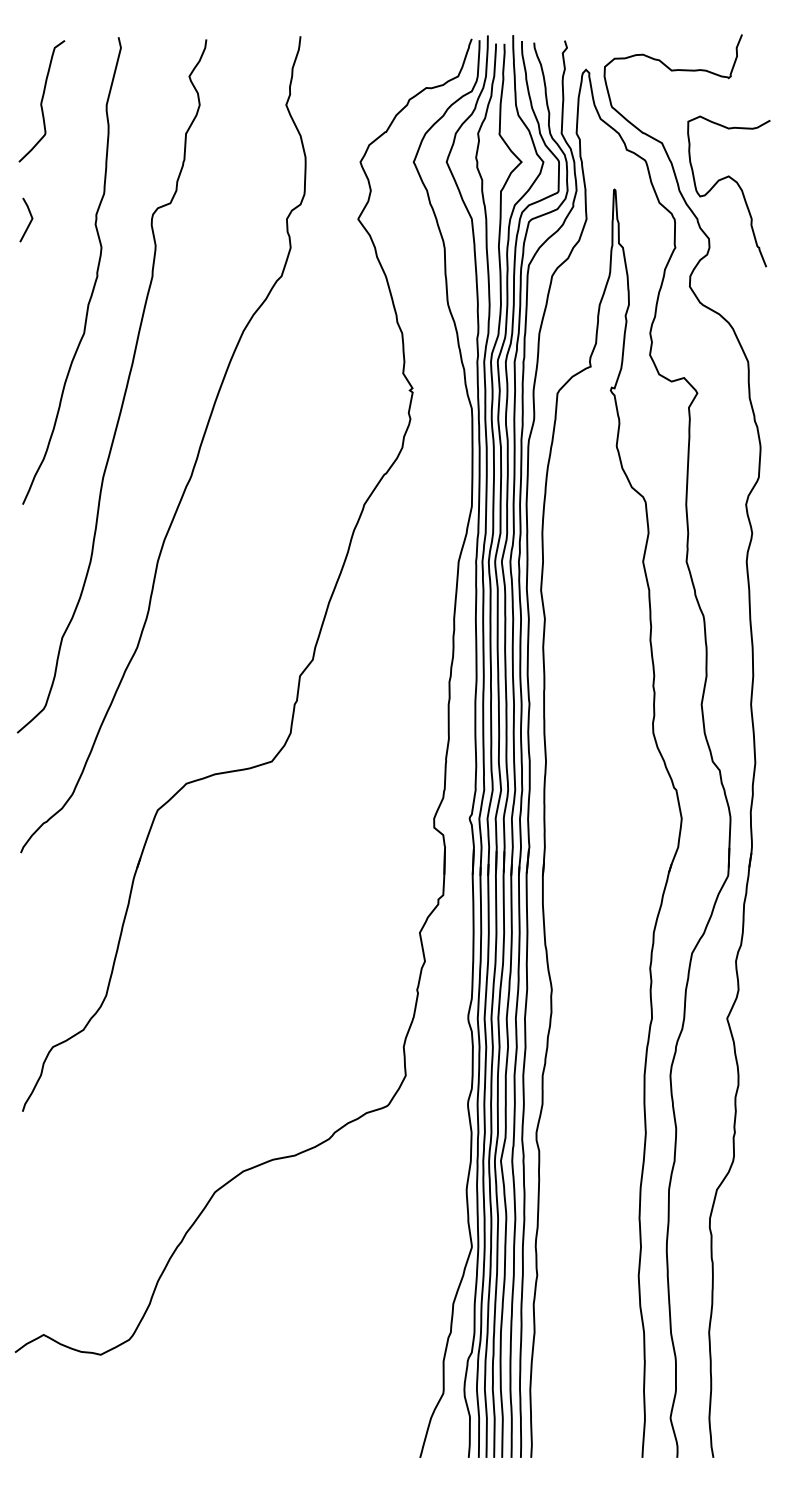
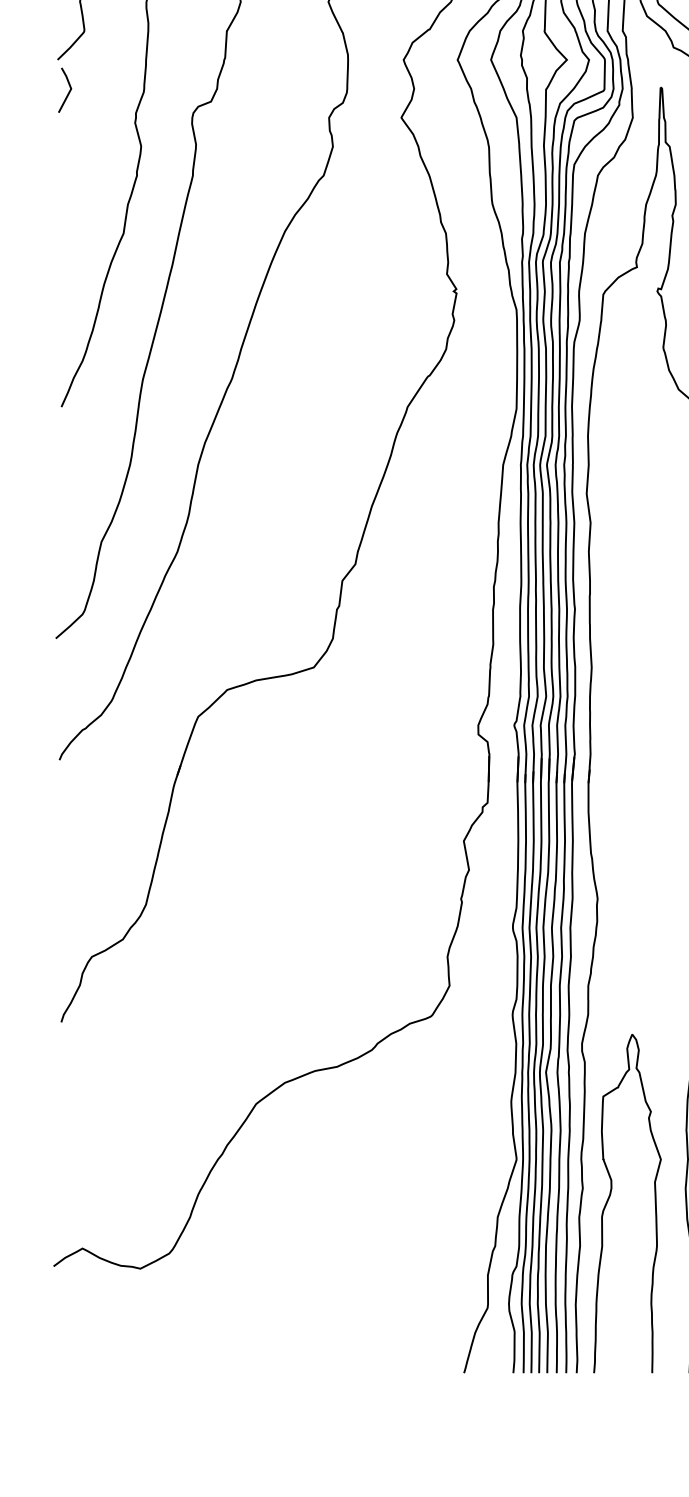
line: (30, 220) -> (69, 90), moved
curve: (564, 1284) -> (610, 1197), added

